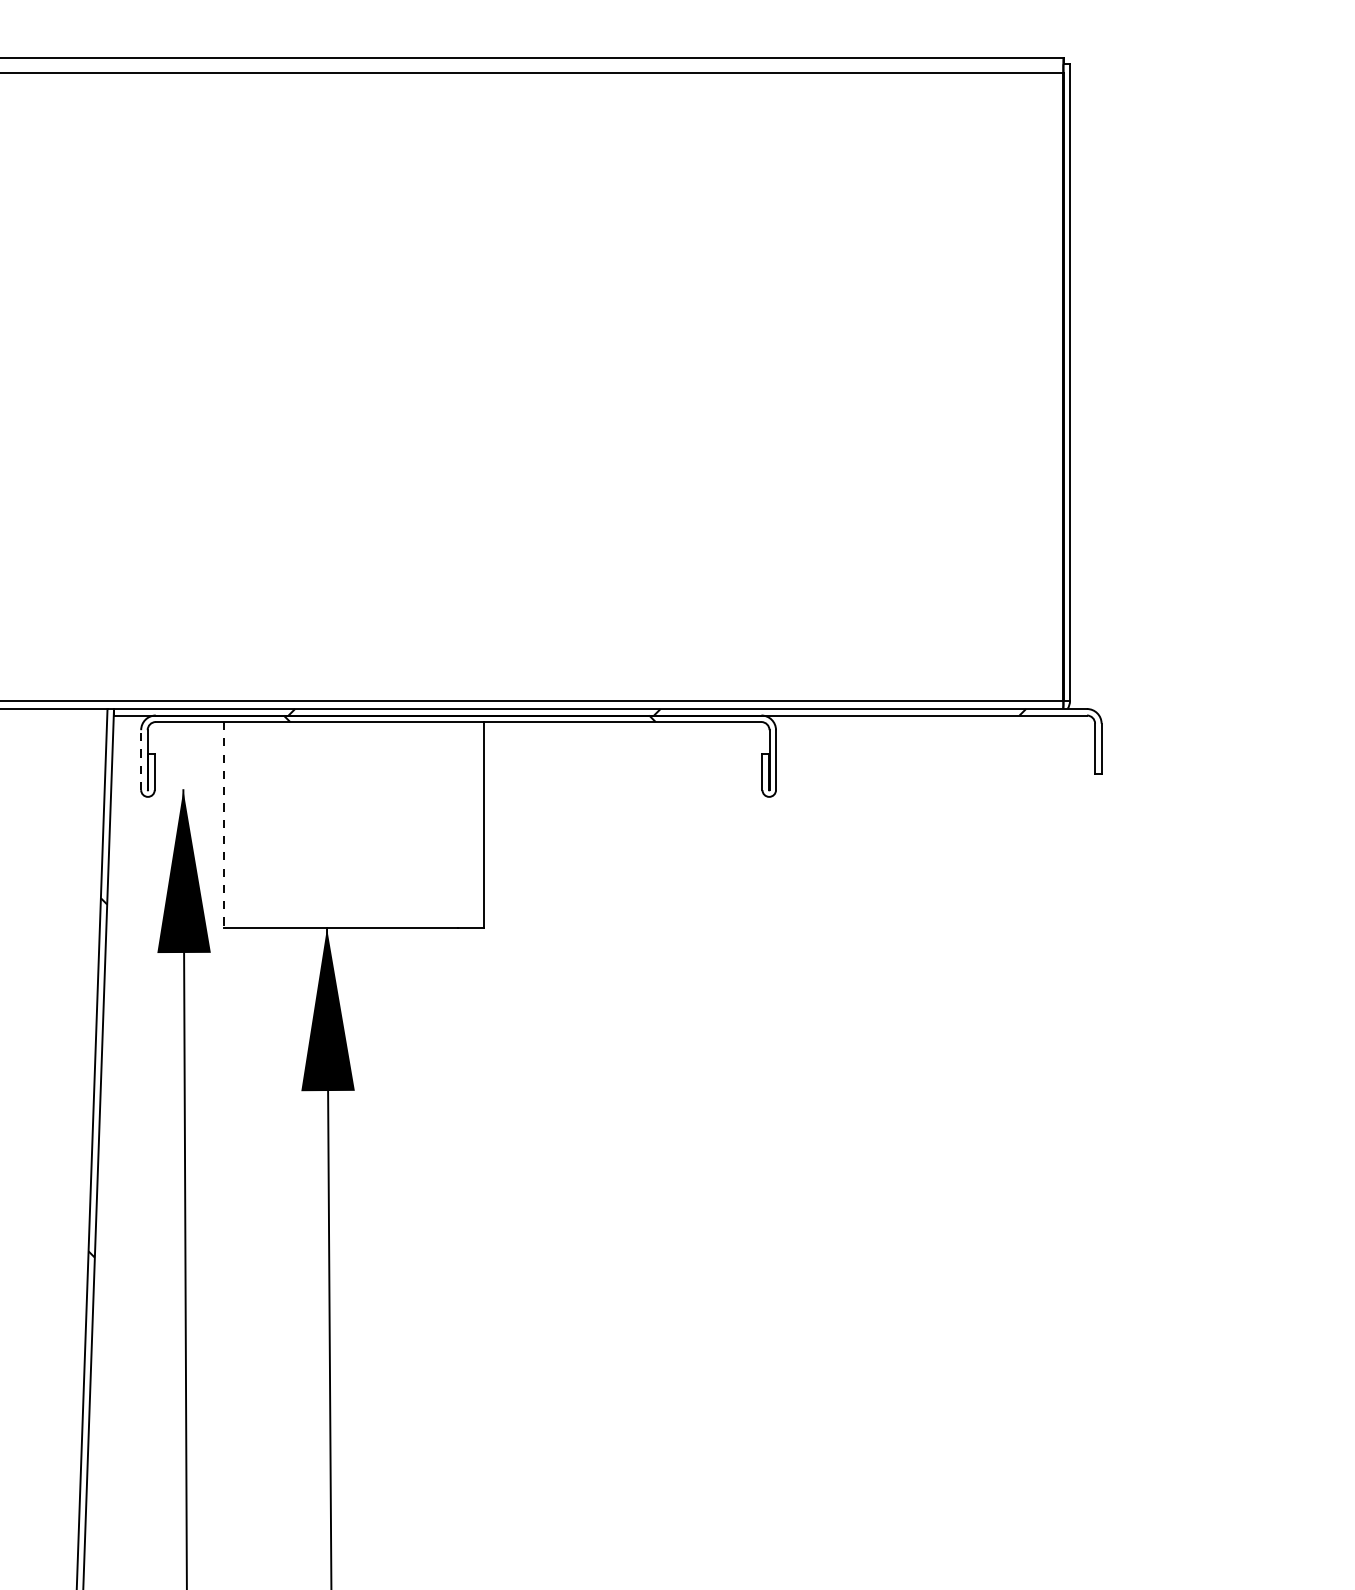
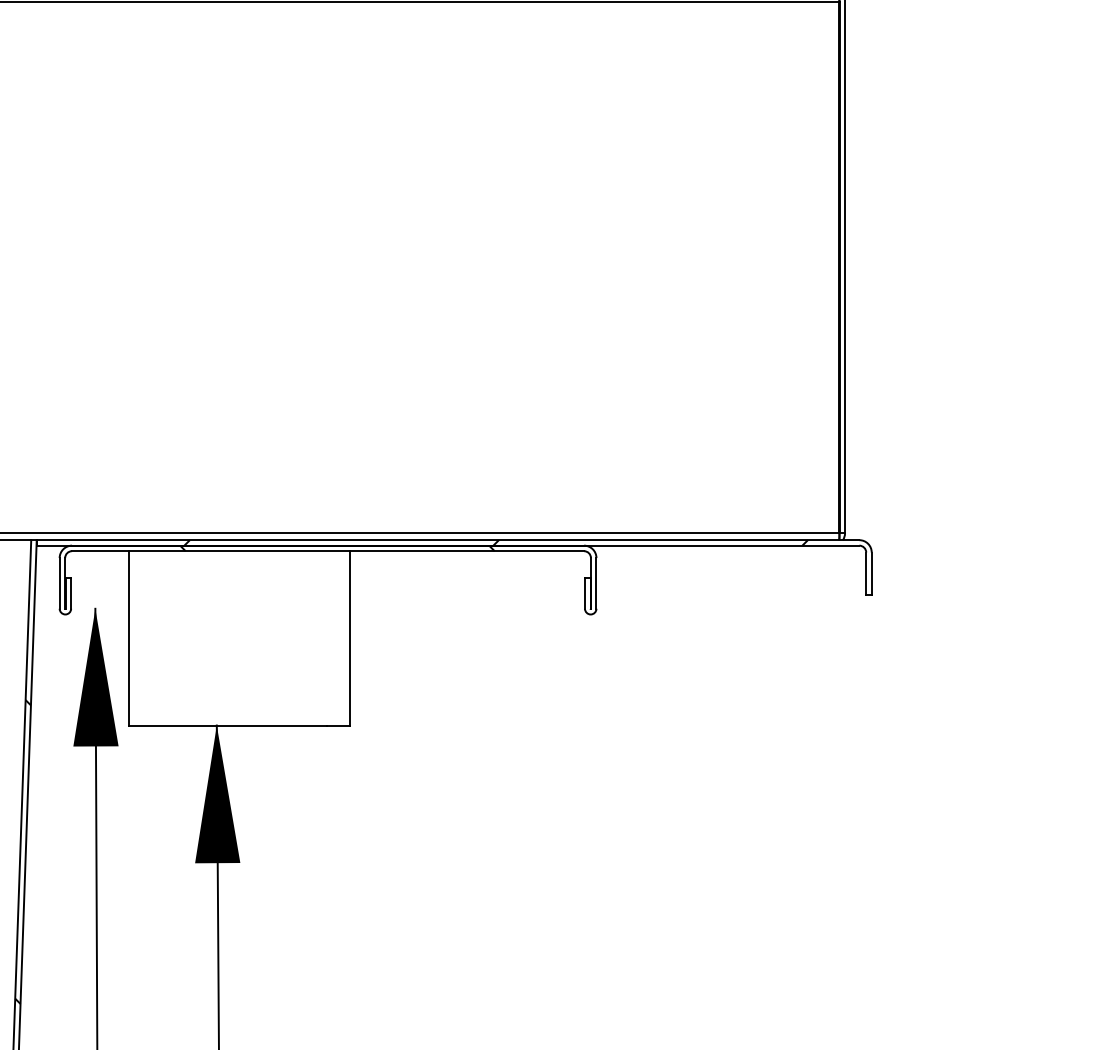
line: (141, 760) -> (59, 583), dashed -> solid
line: (223, 825) -> (129, 638), dashed -> solid

